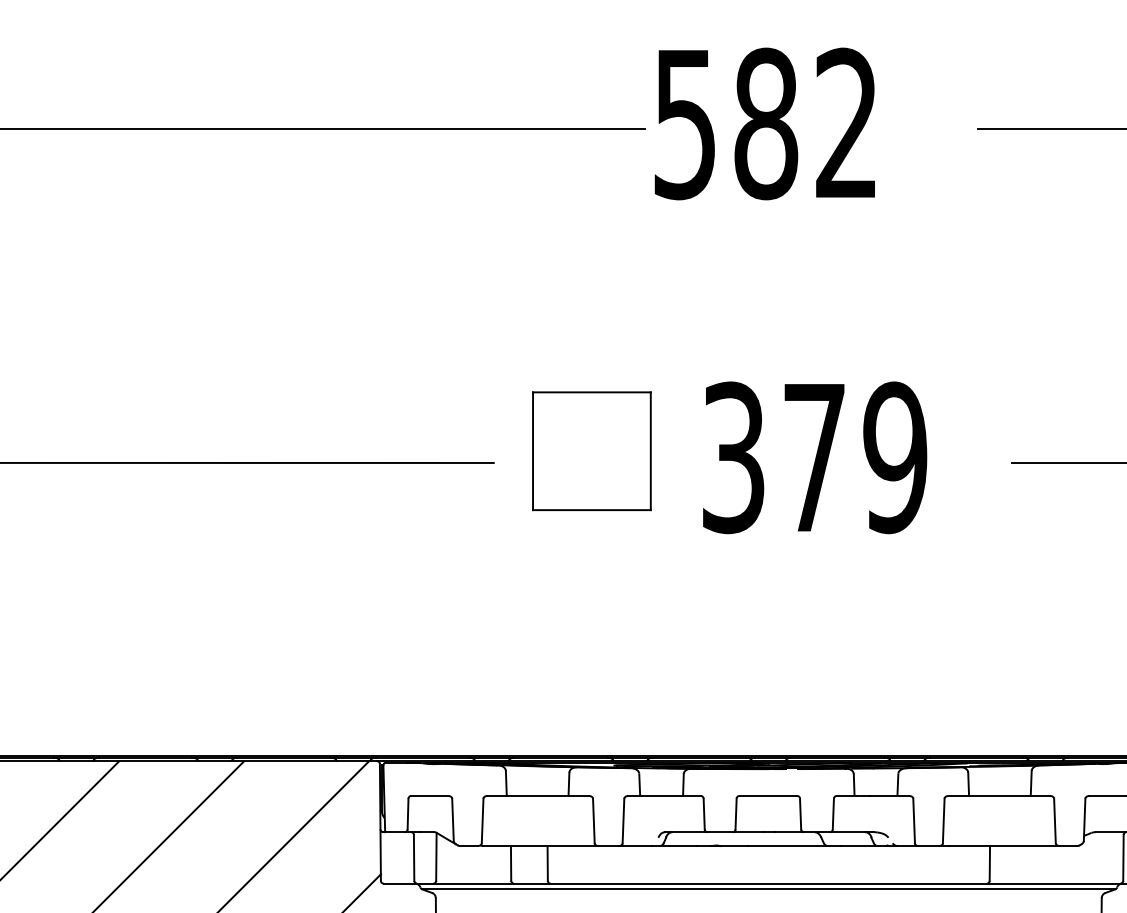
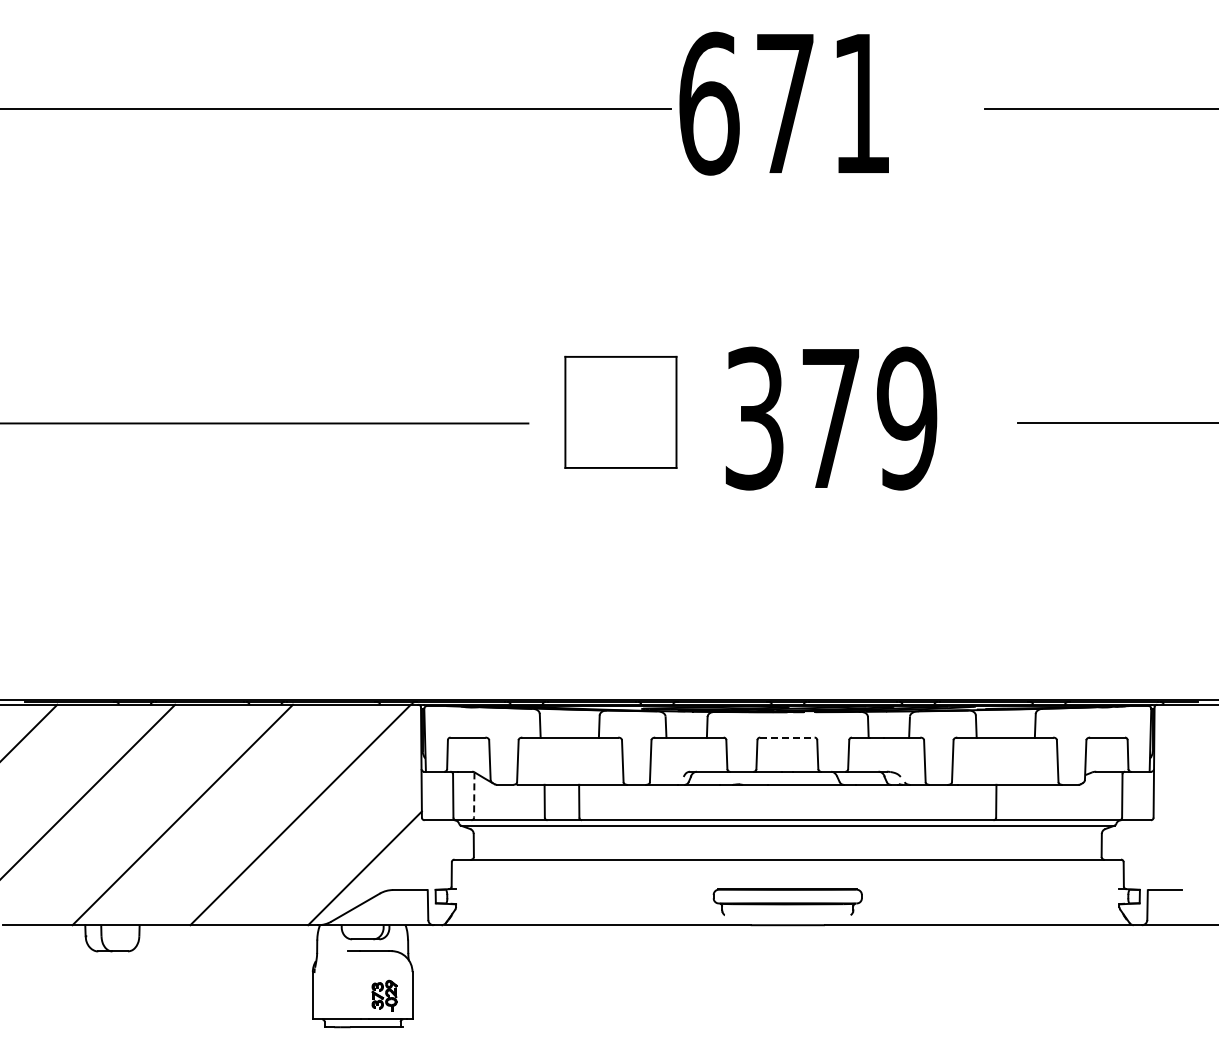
text: (764, 123) -> (783, 103), 582 -> 671
line: (768, 795) -> (787, 737), solid -> dashed
line: (436, 857) -> (474, 795), solid -> dashed

